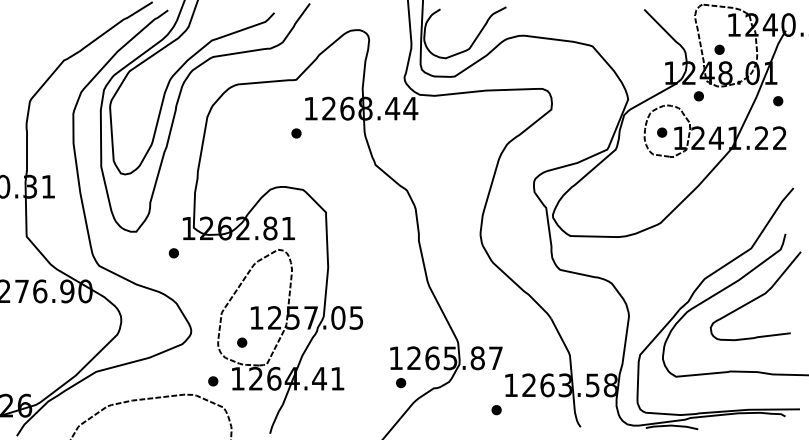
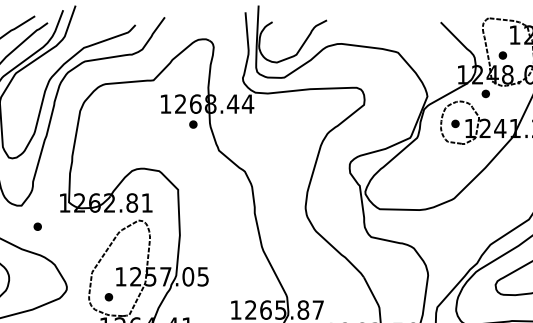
part: (296, 133) -> (193, 124), moved
part: (173, 253) -> (37, 226), moved

